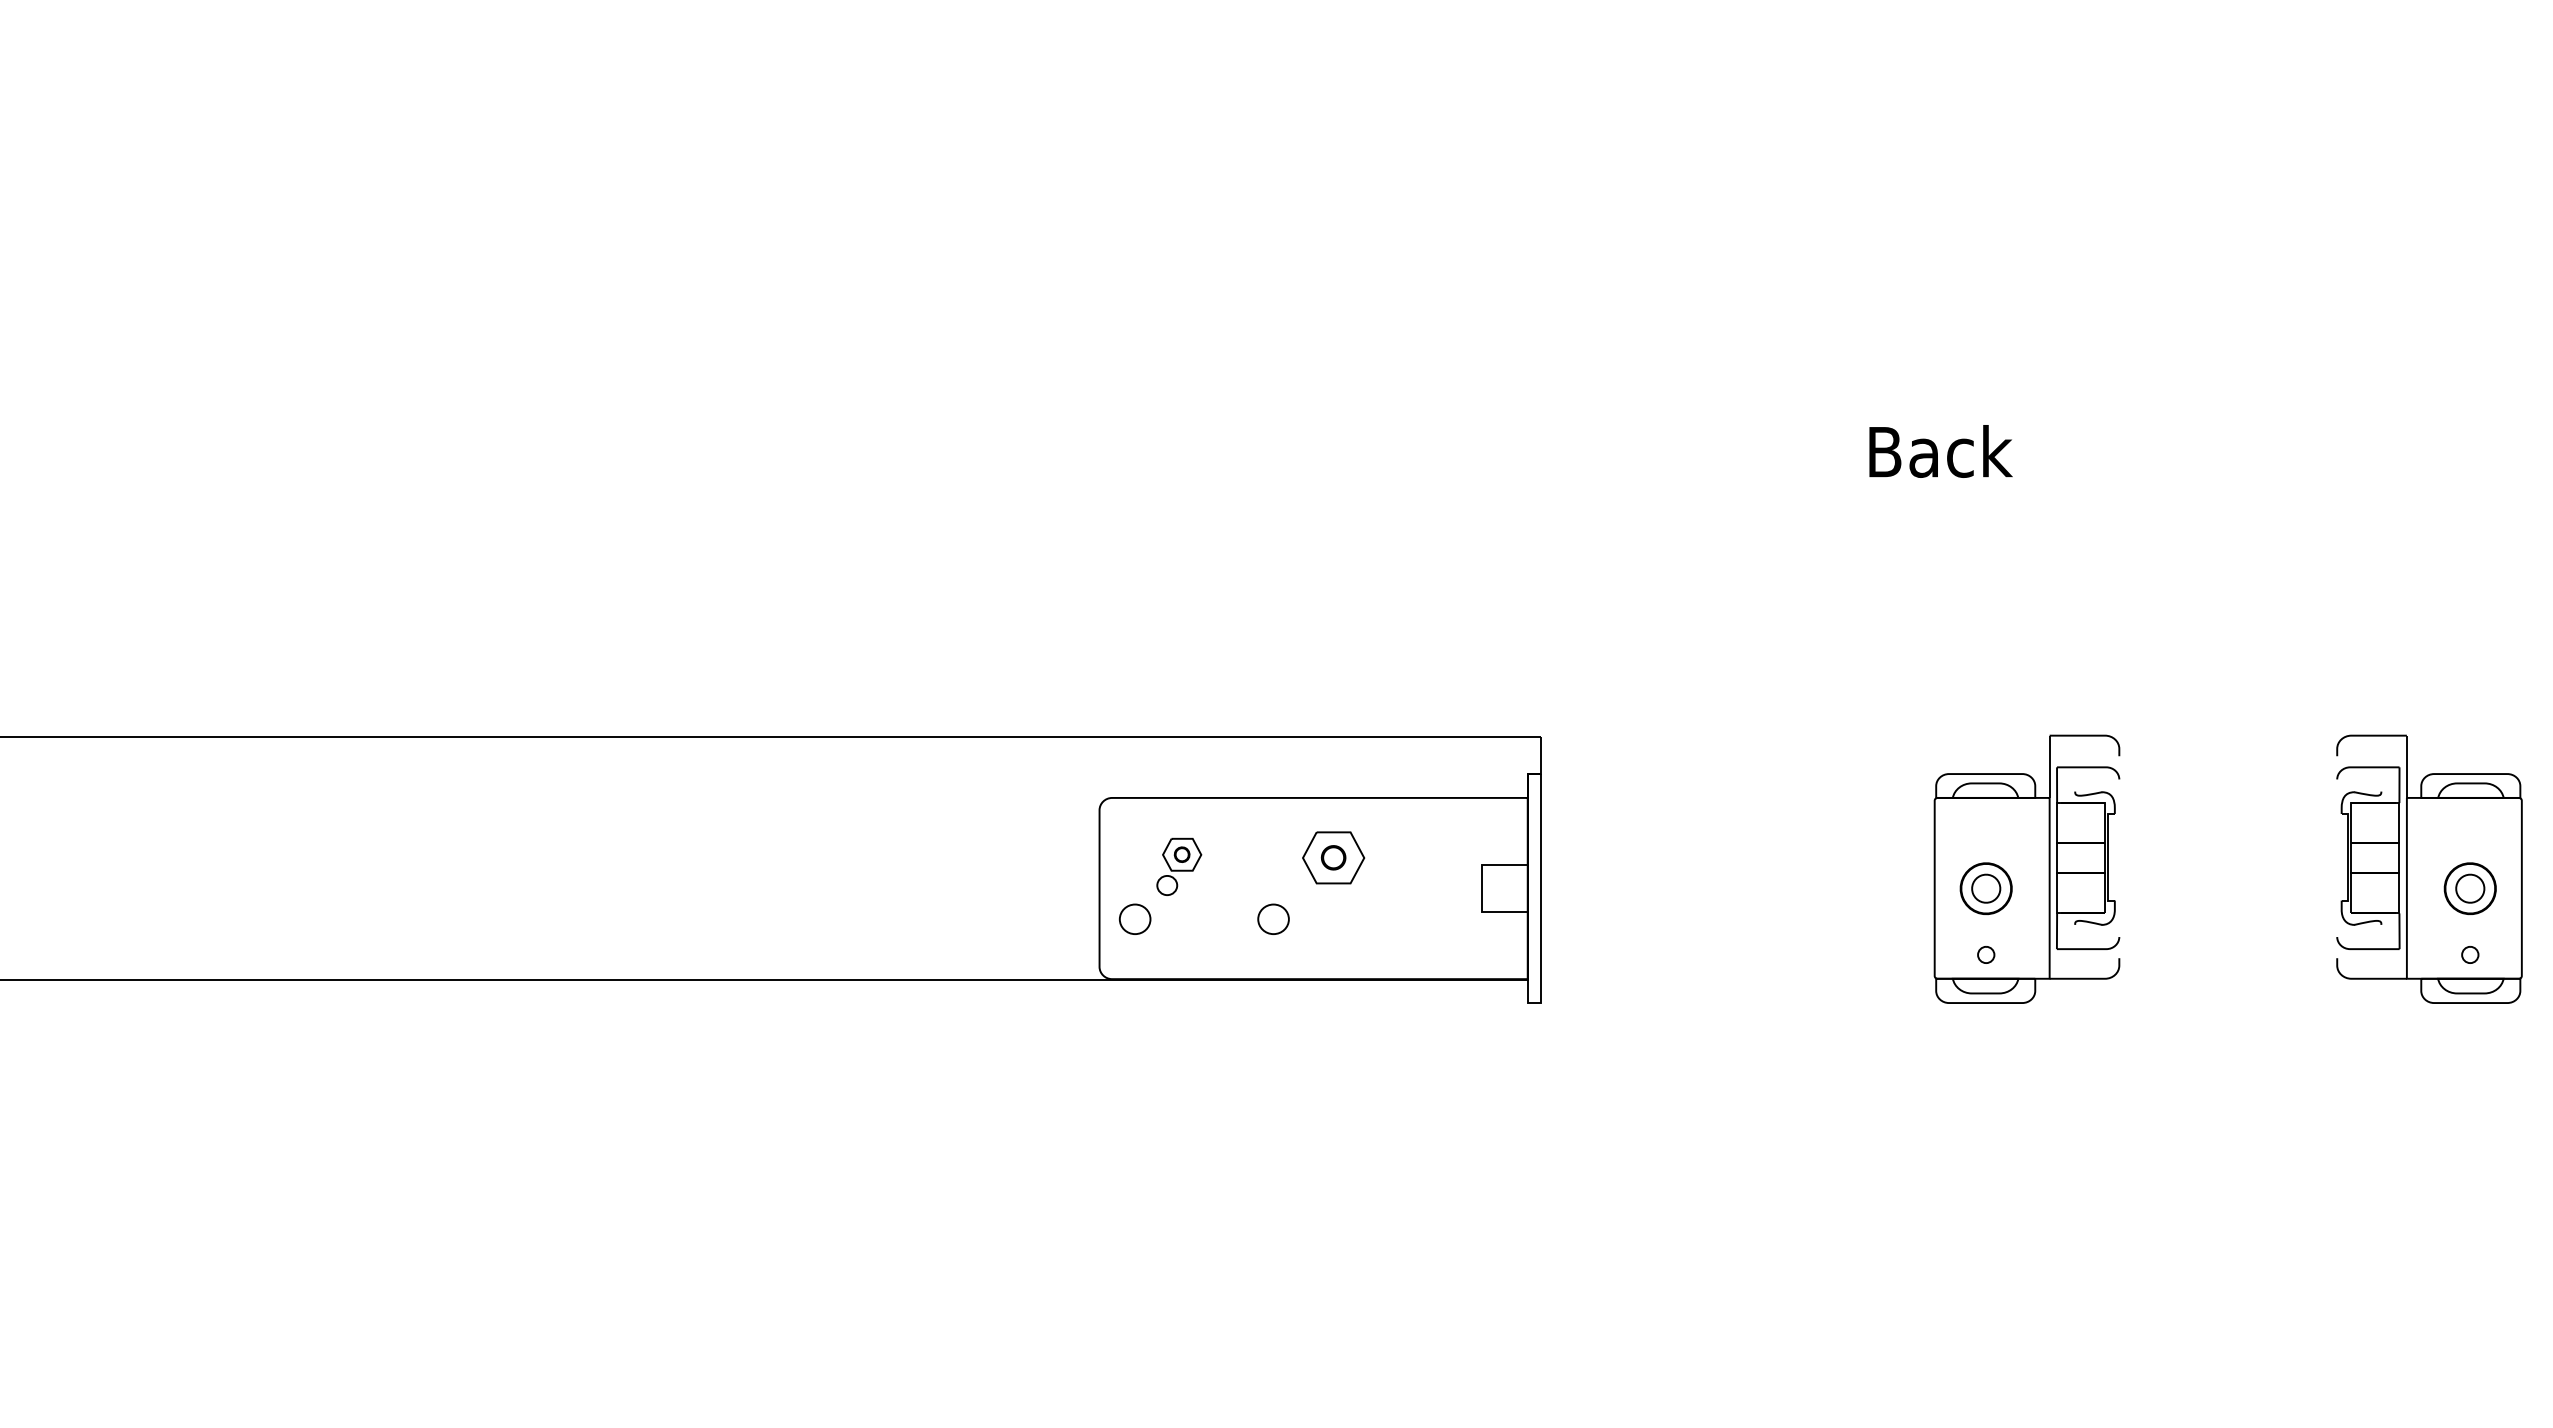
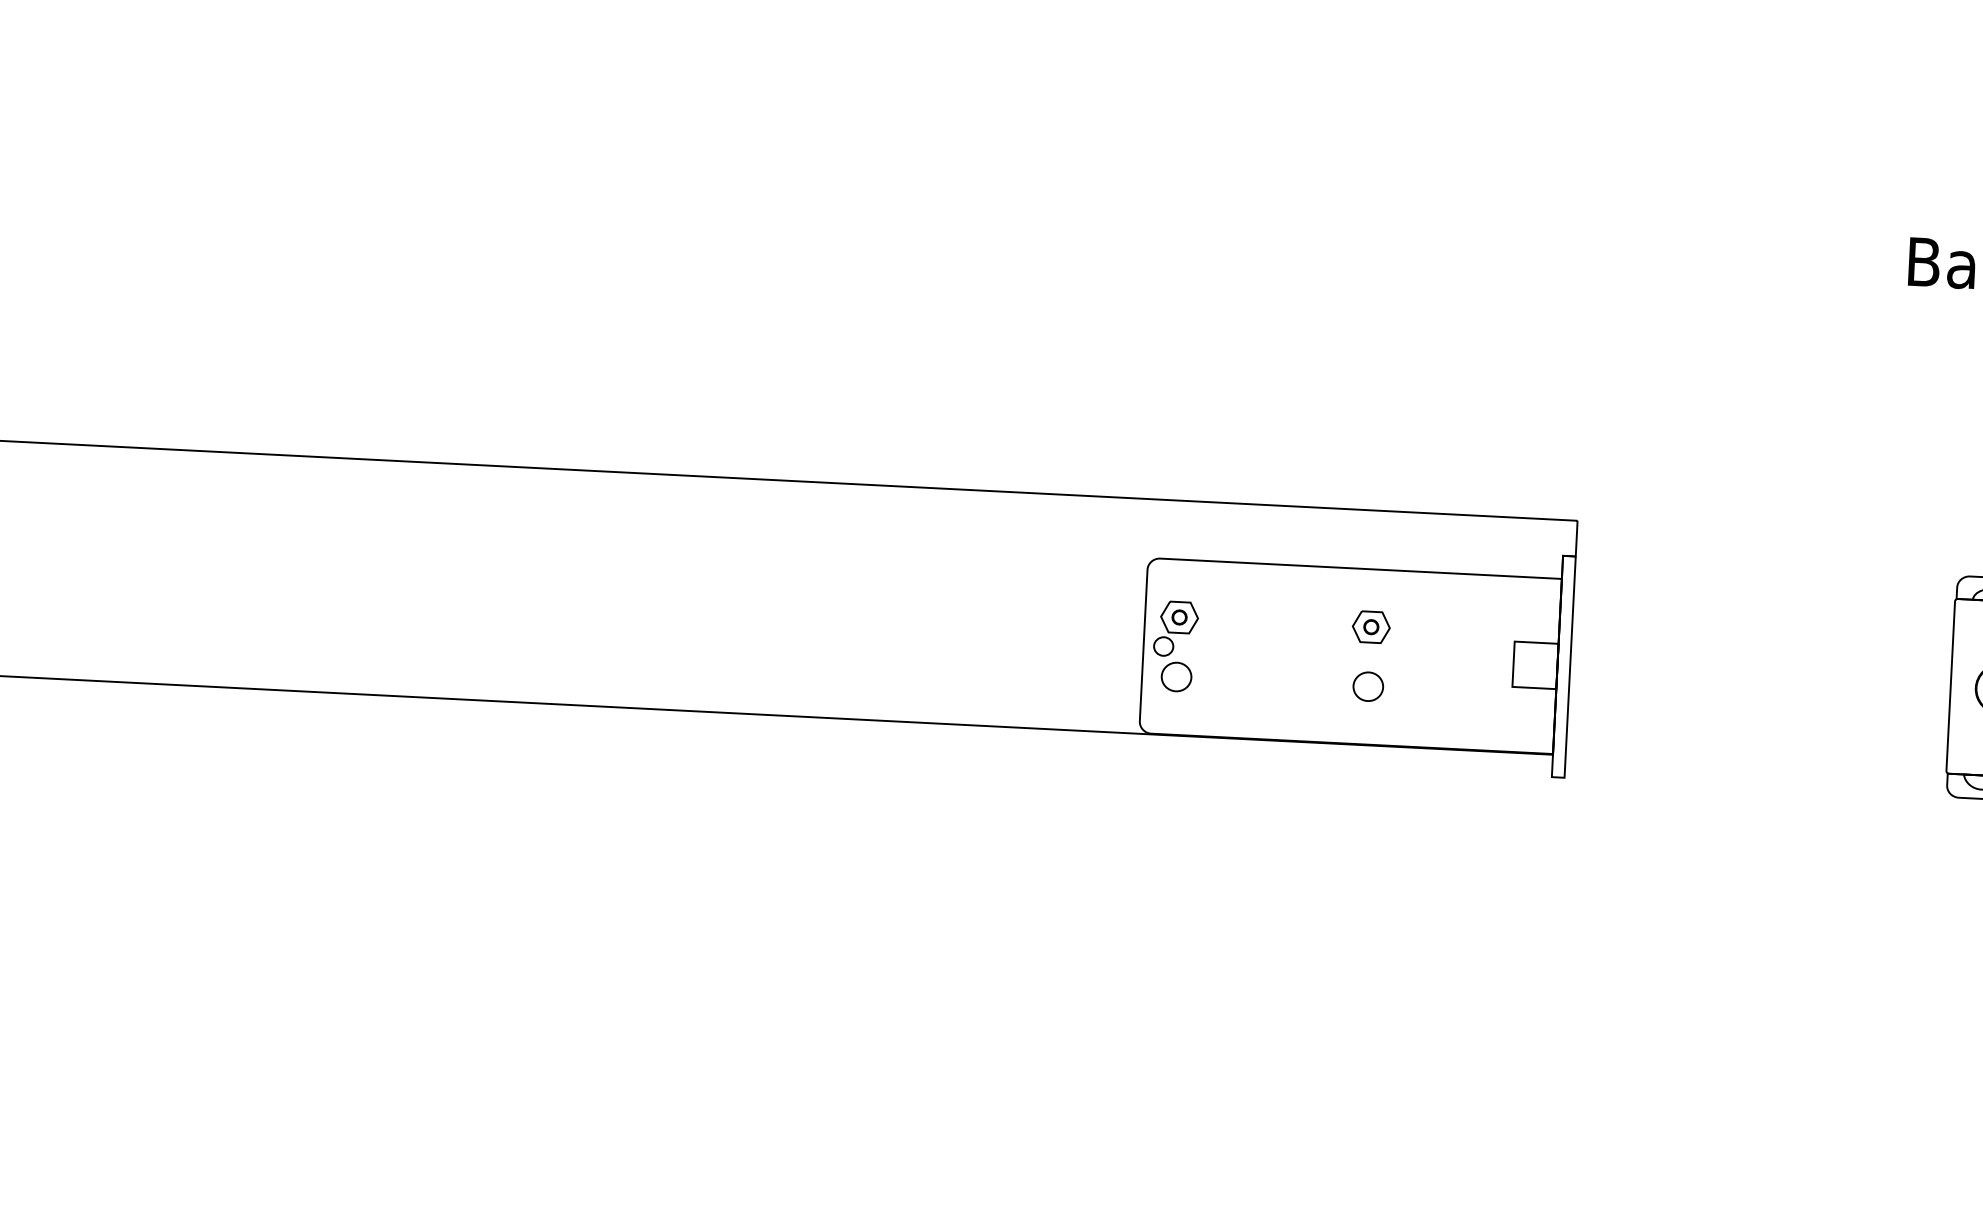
part: (1333, 857) -> (1371, 626), size x0.62
part: (1179, 866) -> (1176, 628), moved
curve: (1273, 905) -> (1368, 673), moved

